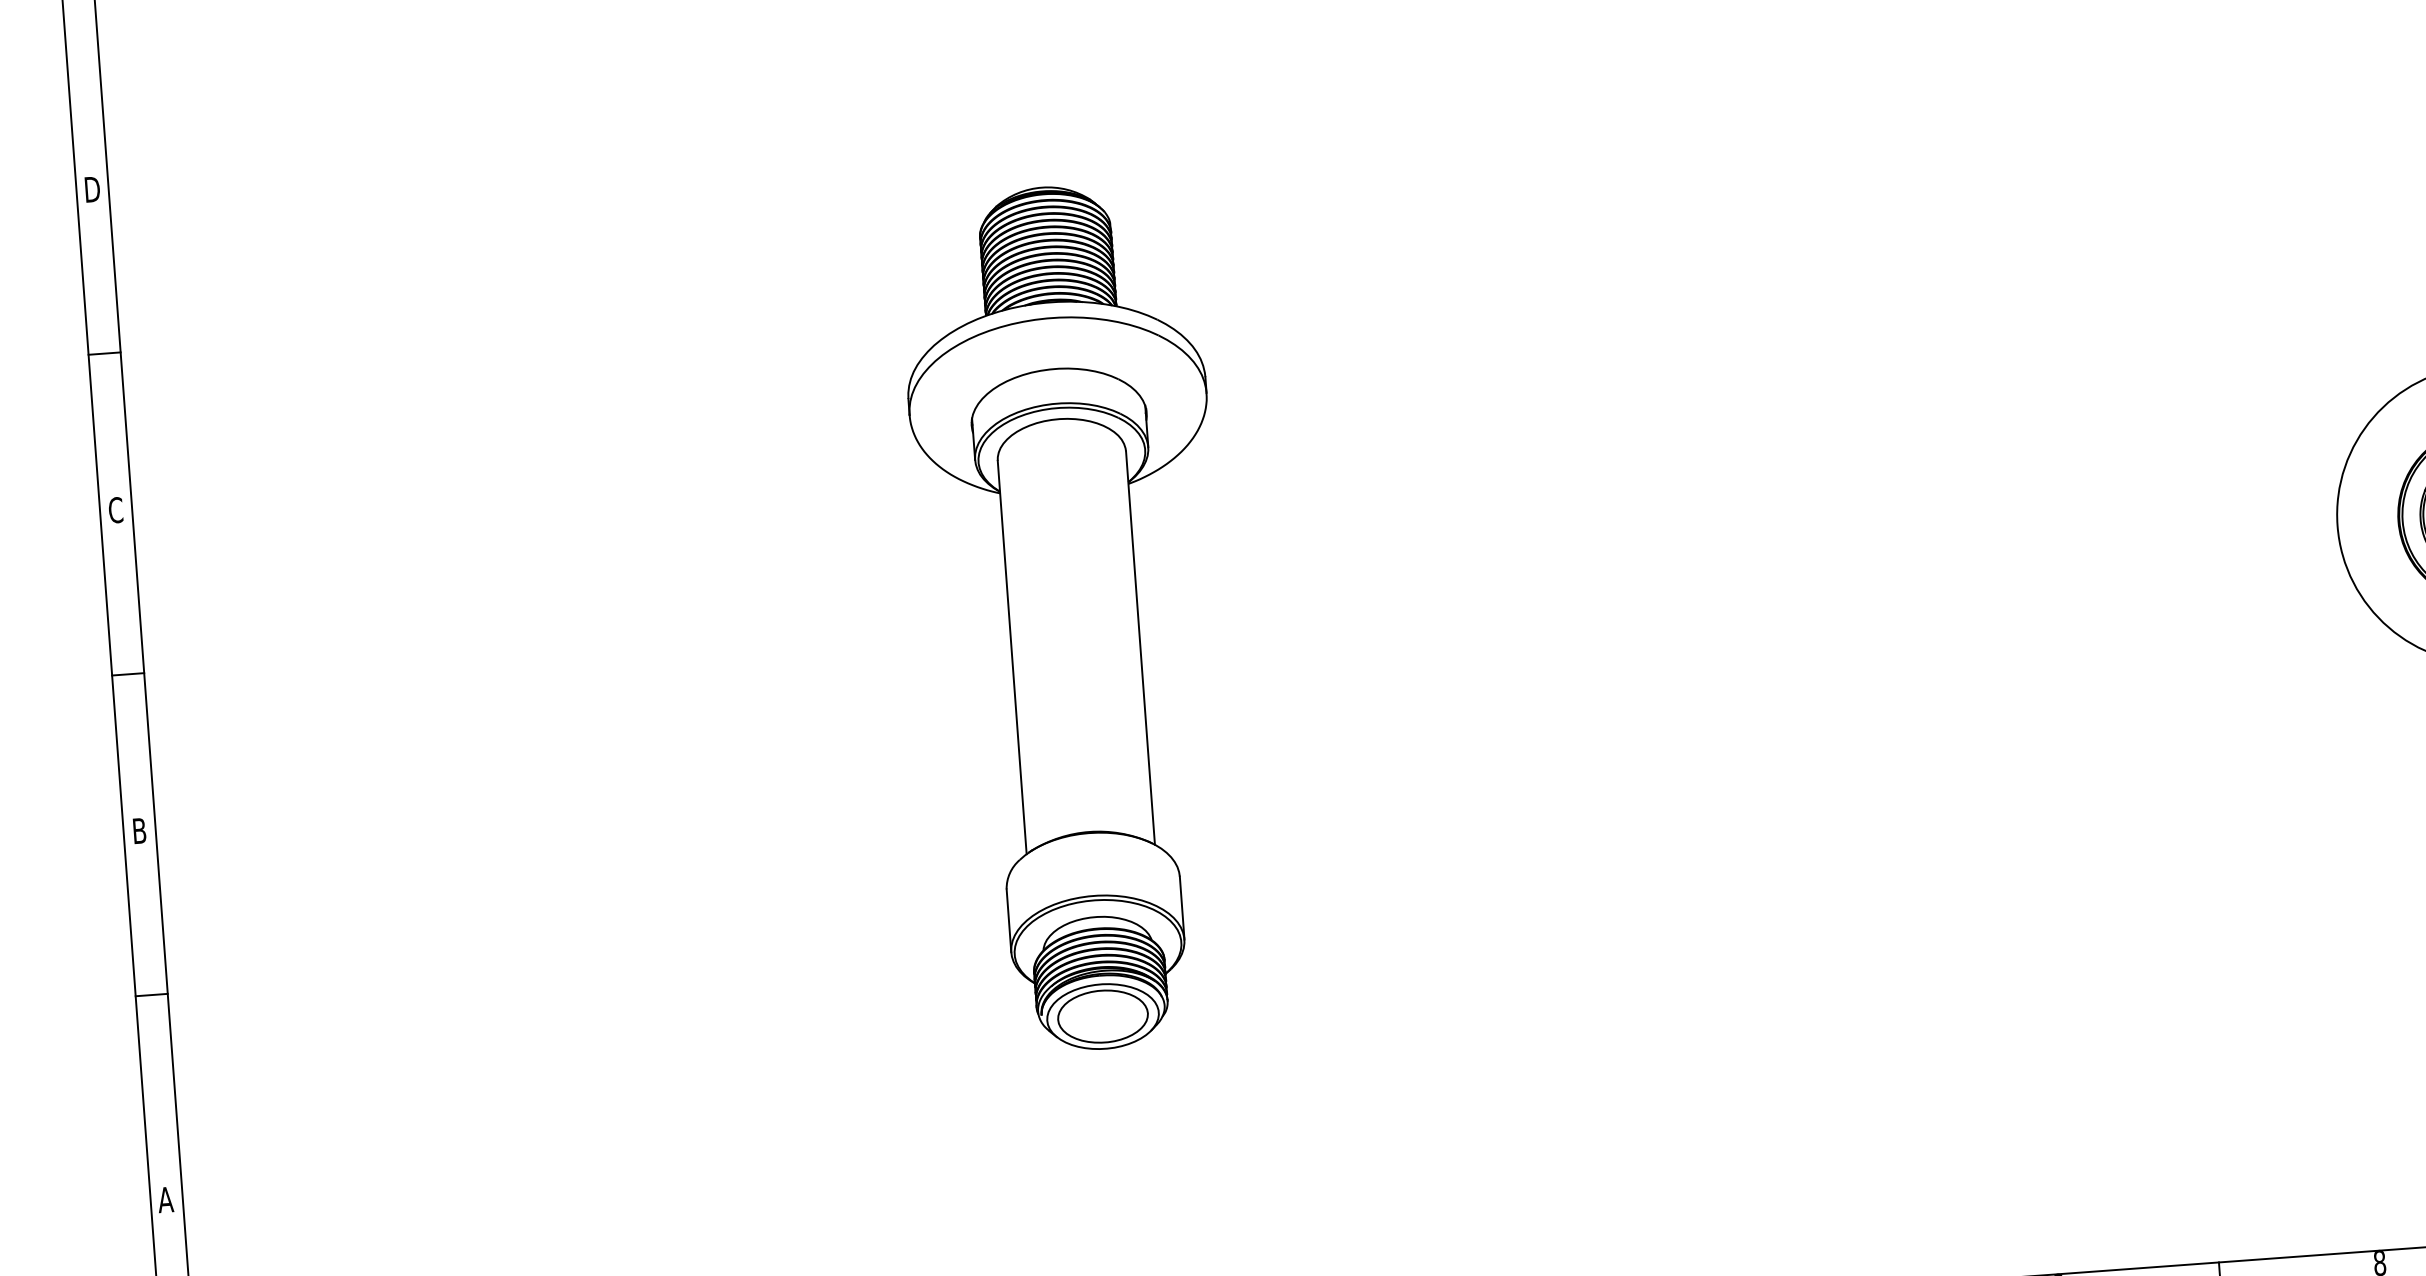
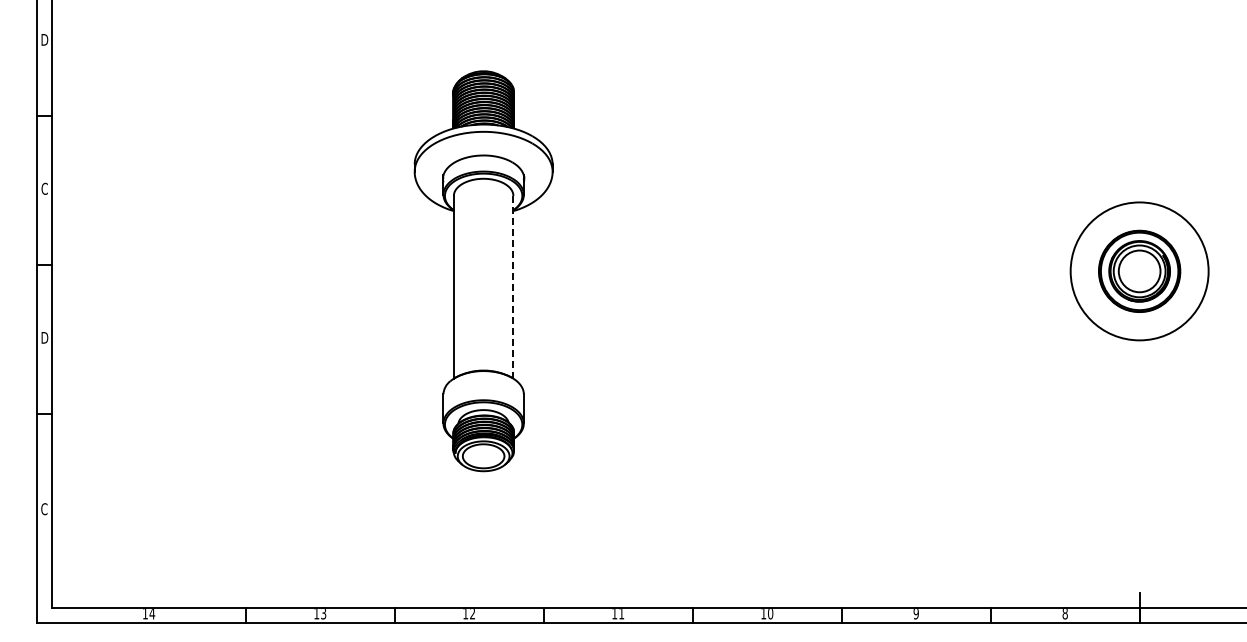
line: (1140, 646) -> (513, 286), solid -> dashed
text: (138, 830) -> (44, 337), B -> D
text: (163, 1200) -> (43, 509), A -> C

